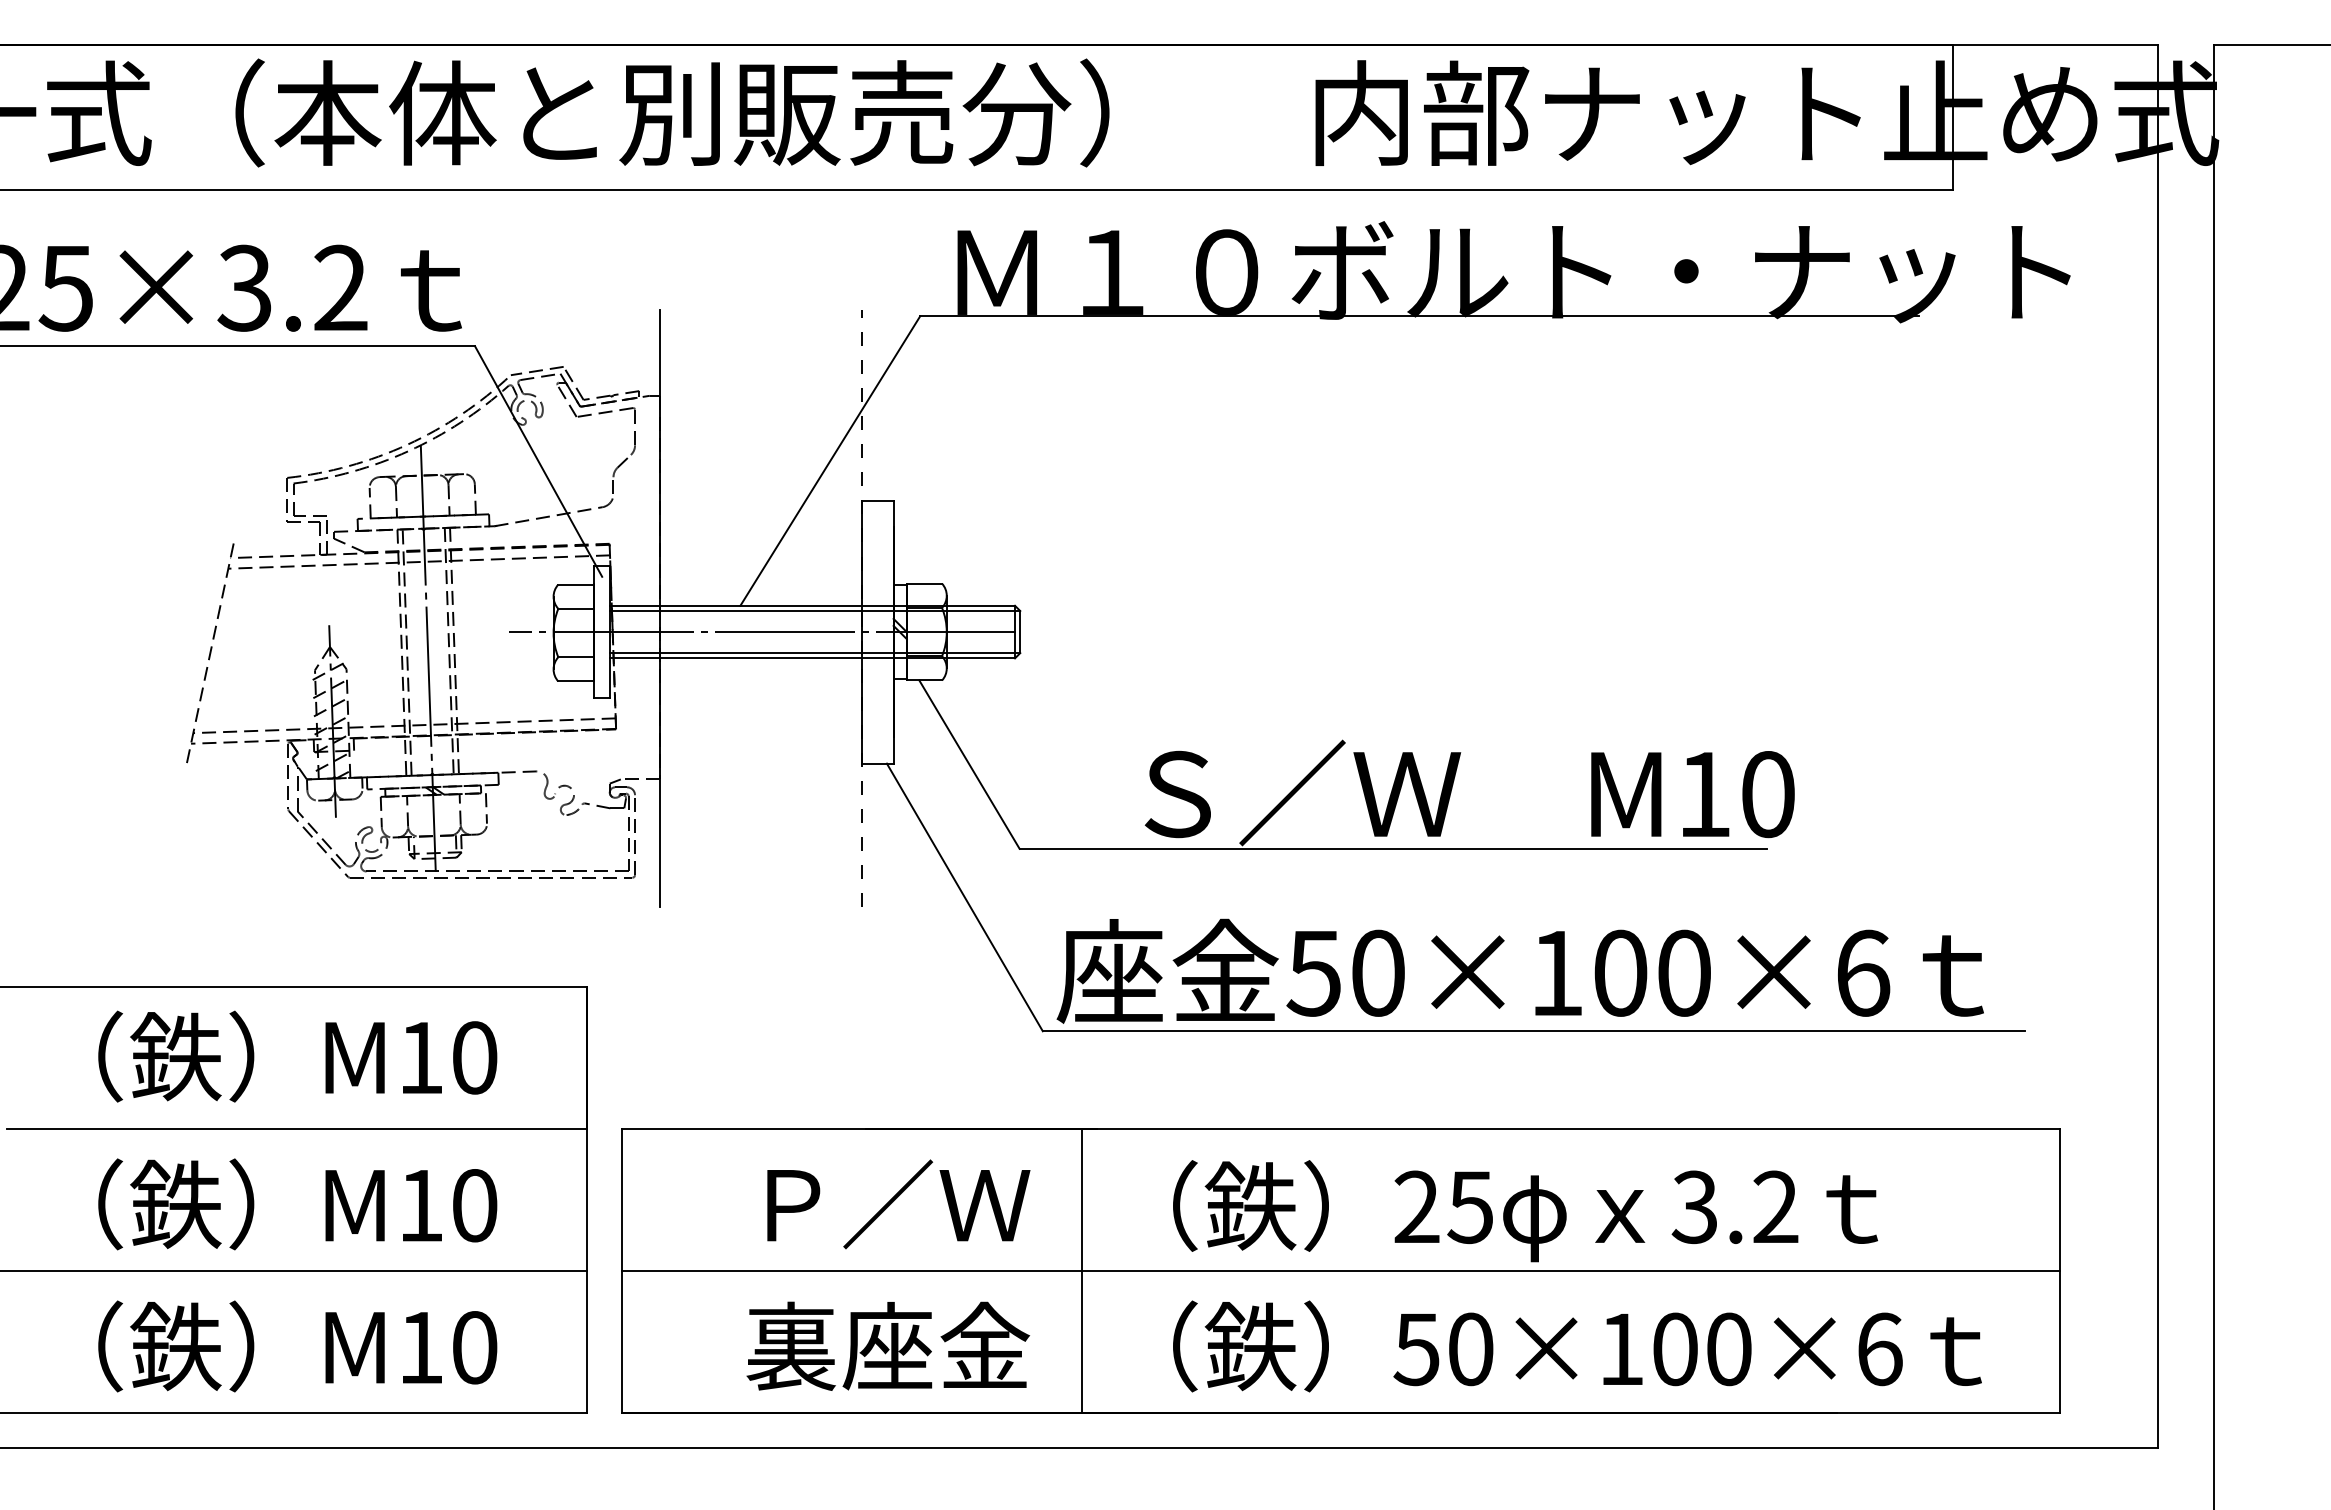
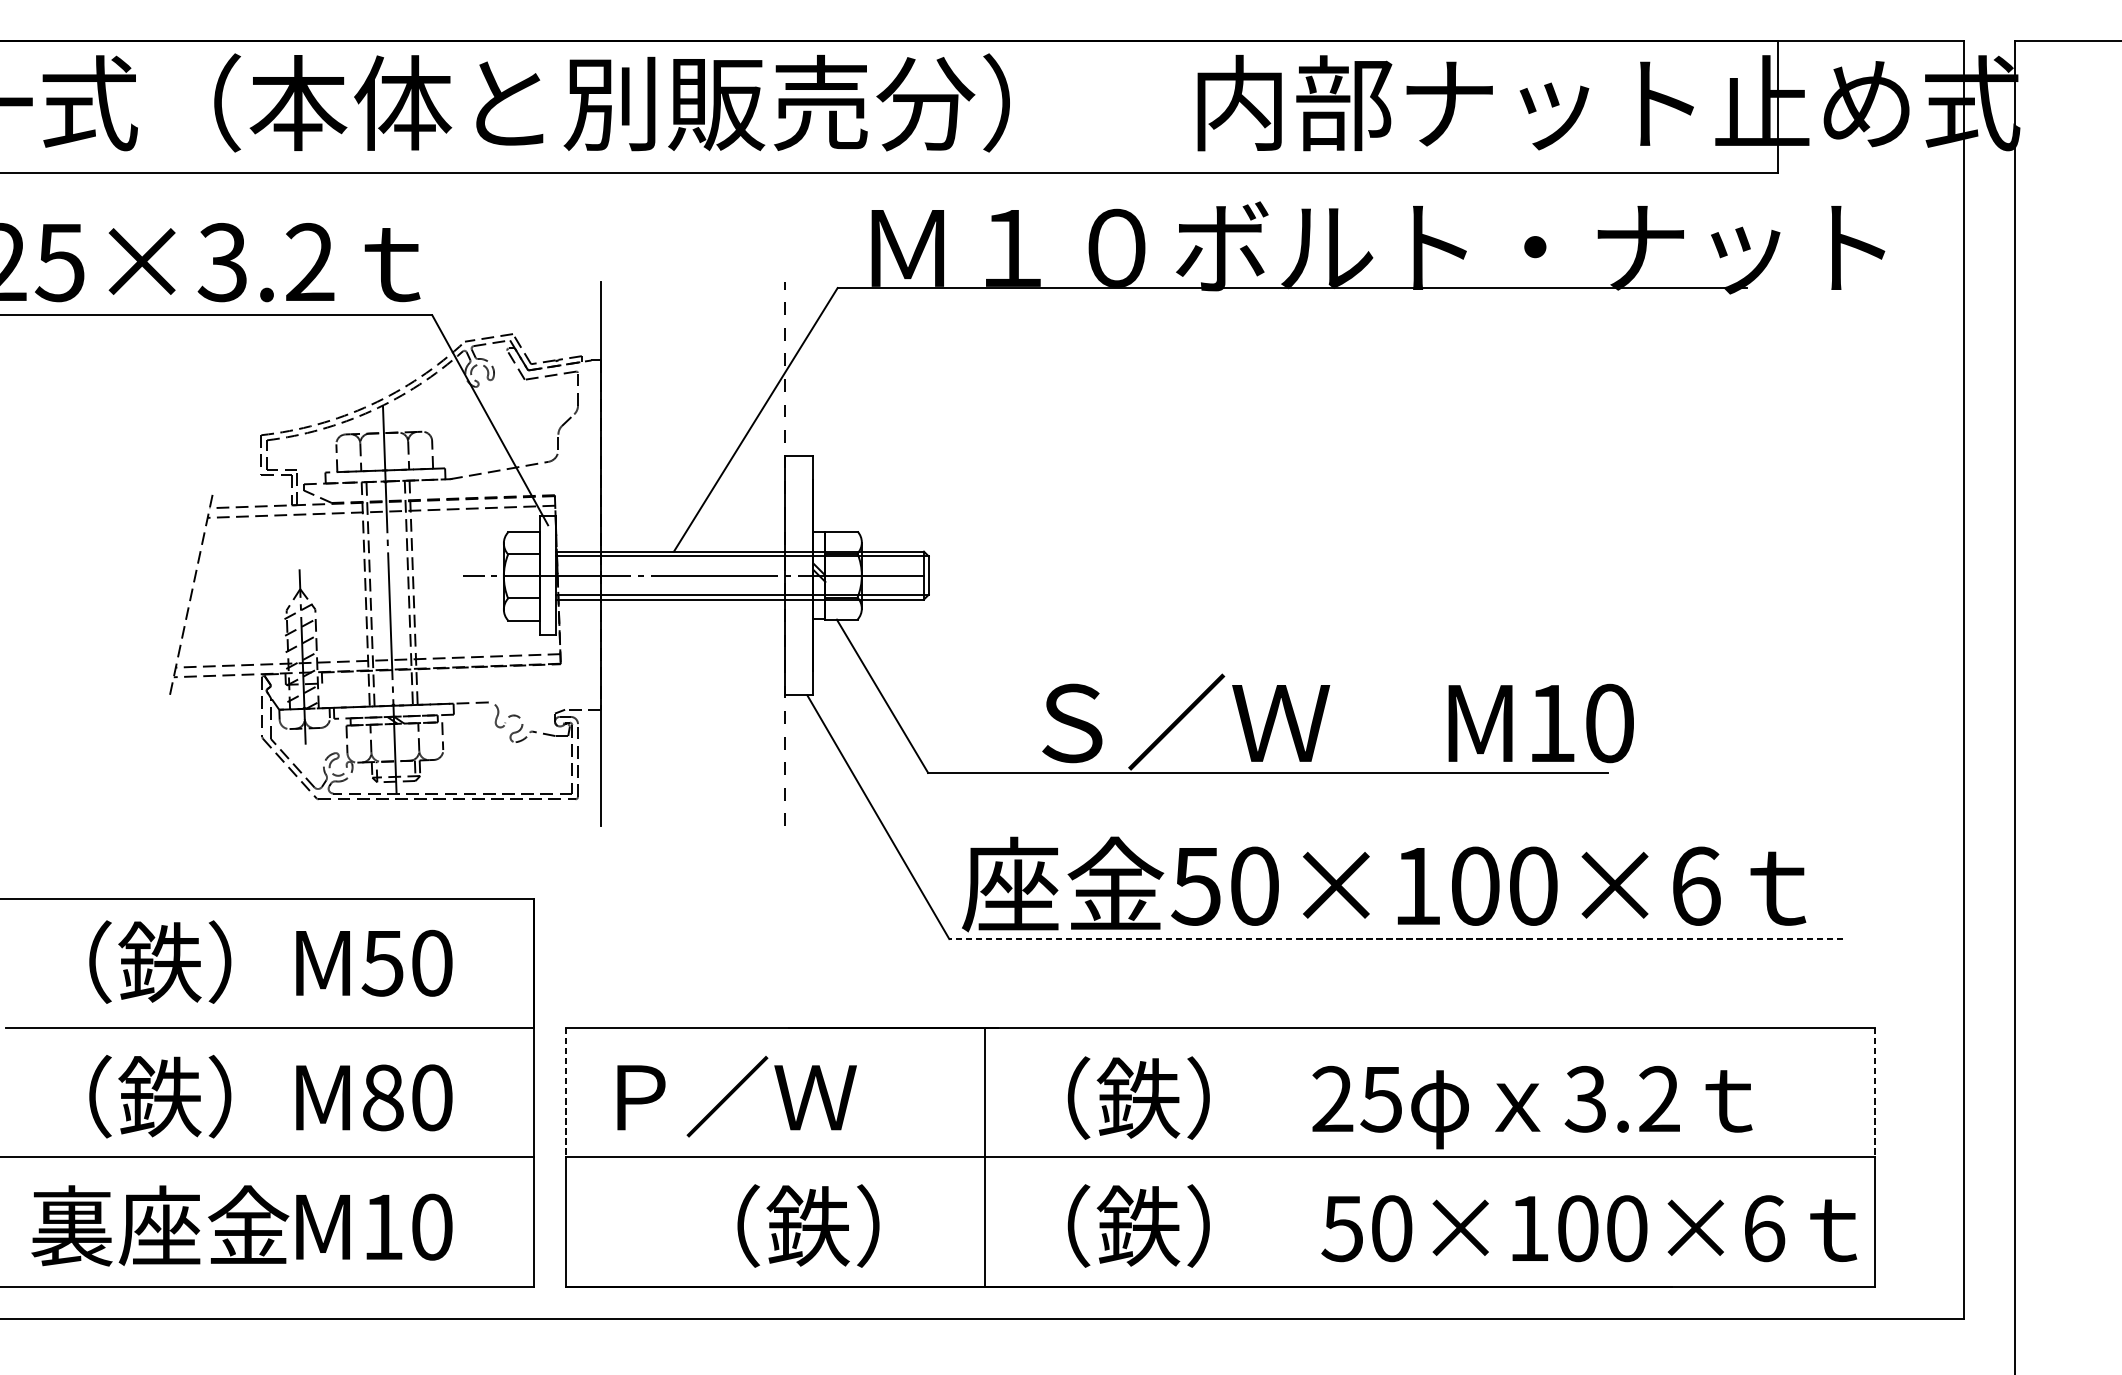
line: (1533, 1031) -> (1396, 939), solid -> dashed
text: (420, 1058) -> (382, 963), M10 -> M50
line: (621, 1200) -> (565, 1093), solid -> dashed
line: (2059, 1200) -> (1874, 1093), solid -> dashed
text: (898, 1204) -> (736, 1096), moved
text: (421, 1205) -> (383, 1097), M10 -> M80
text: (1636, 1216) -> (1532, 1107), moved
text: (176, 1346) -> (160, 1226), （鉄） -> 裏座金
text: (888, 1346) -> (808, 1226), 裏座金 -> （鉄）
text: (1687, 1349) -> (1589, 1228), moved

